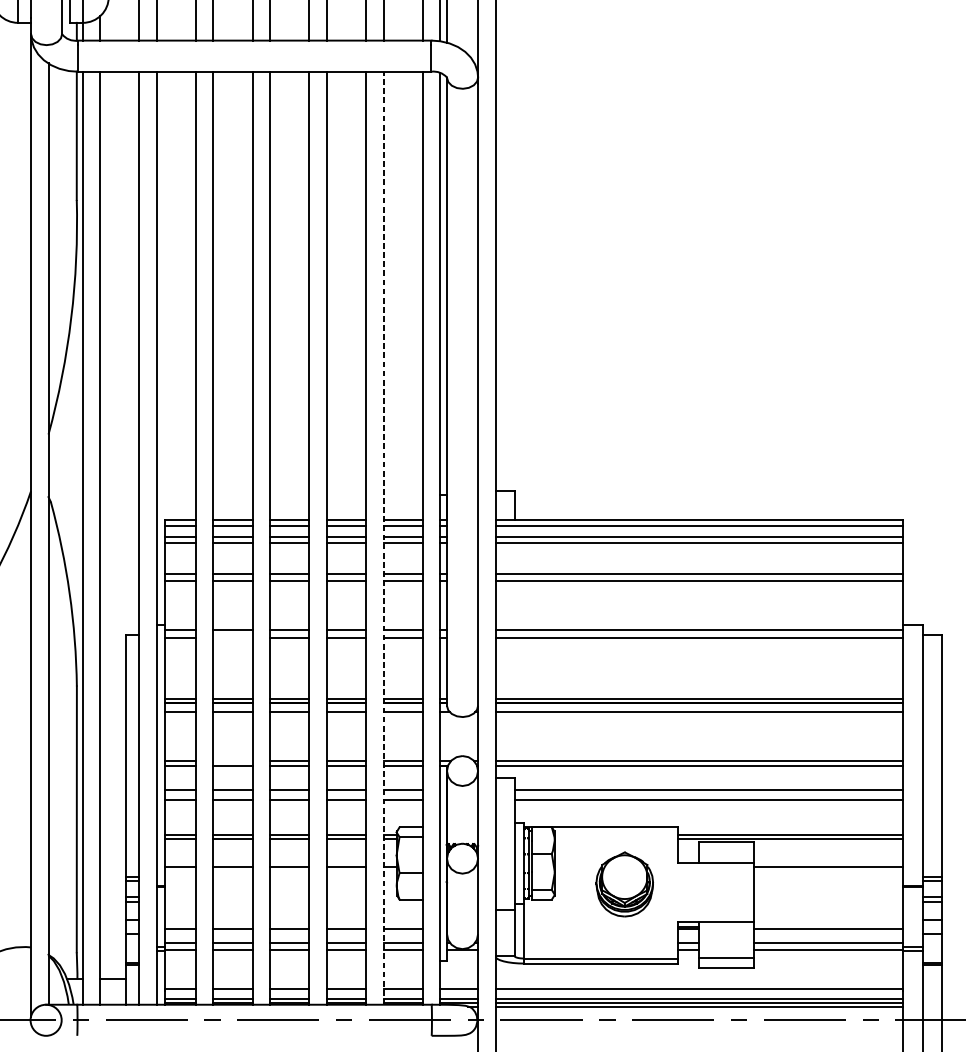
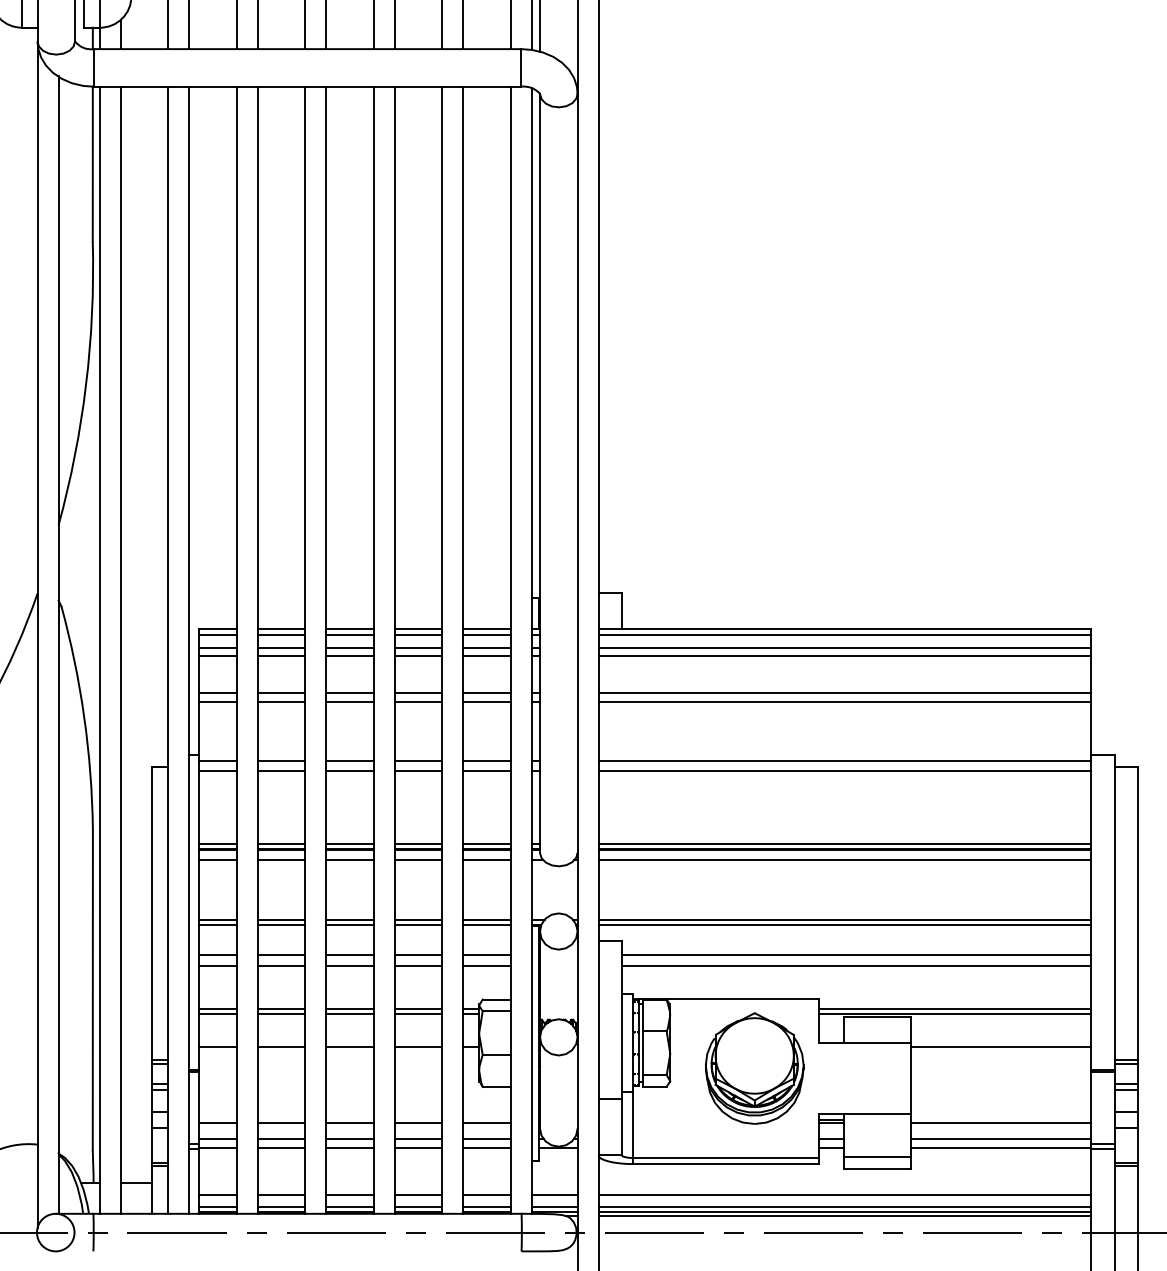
line: (383, 538) -> (463, 650), dashed -> solid
line: (233, 637) -> (281, 770), added
line: (233, 761) -> (281, 919), added
part: (624, 884) -> (754, 1068), size x1.43

